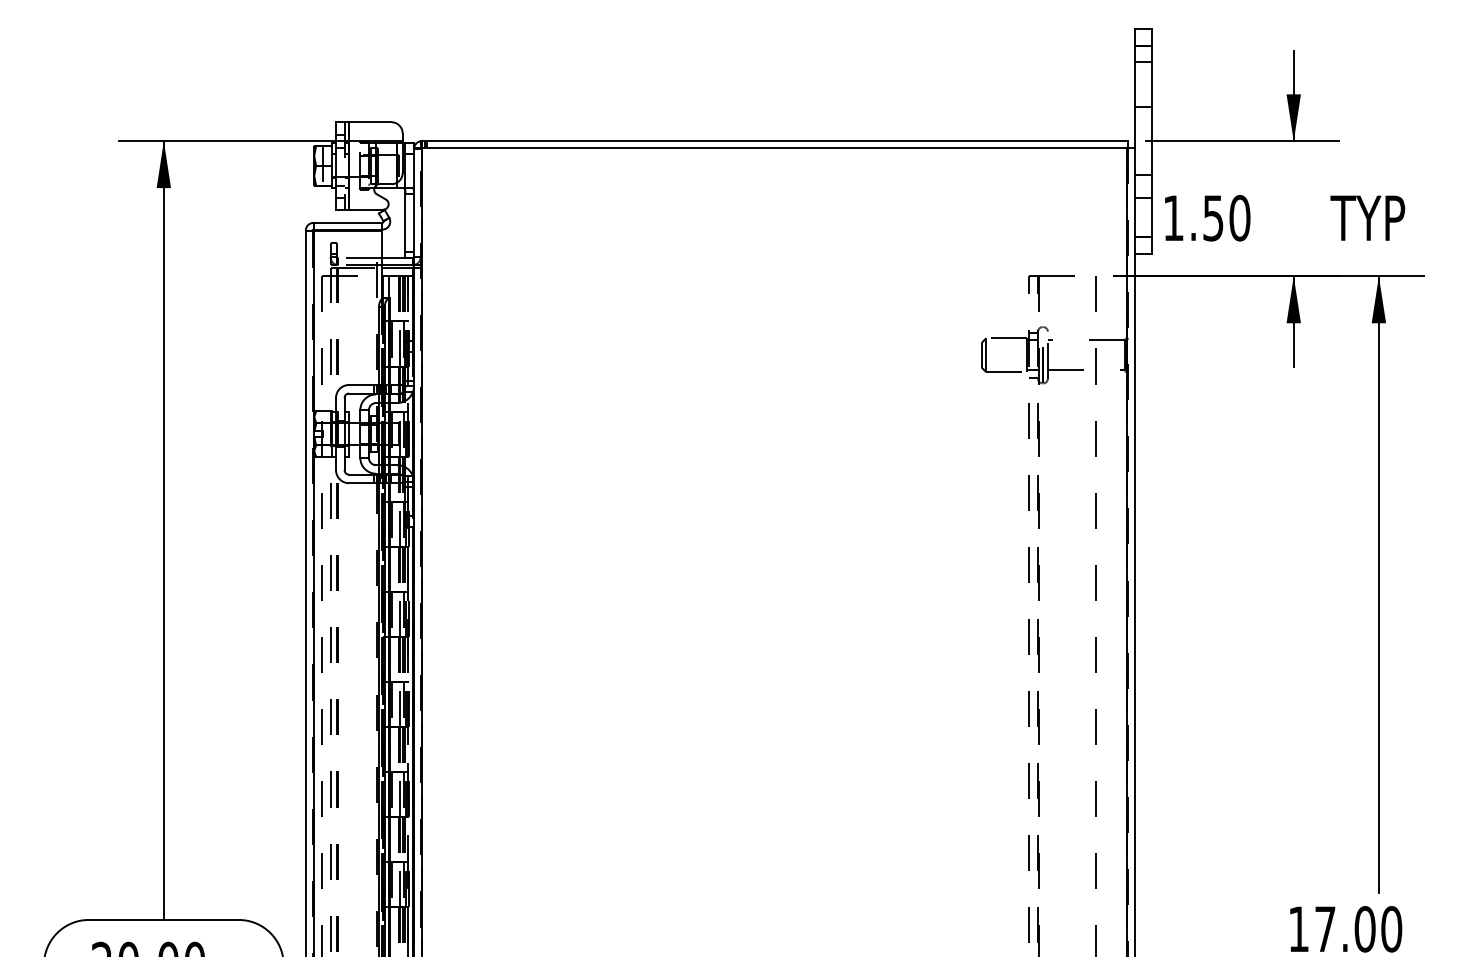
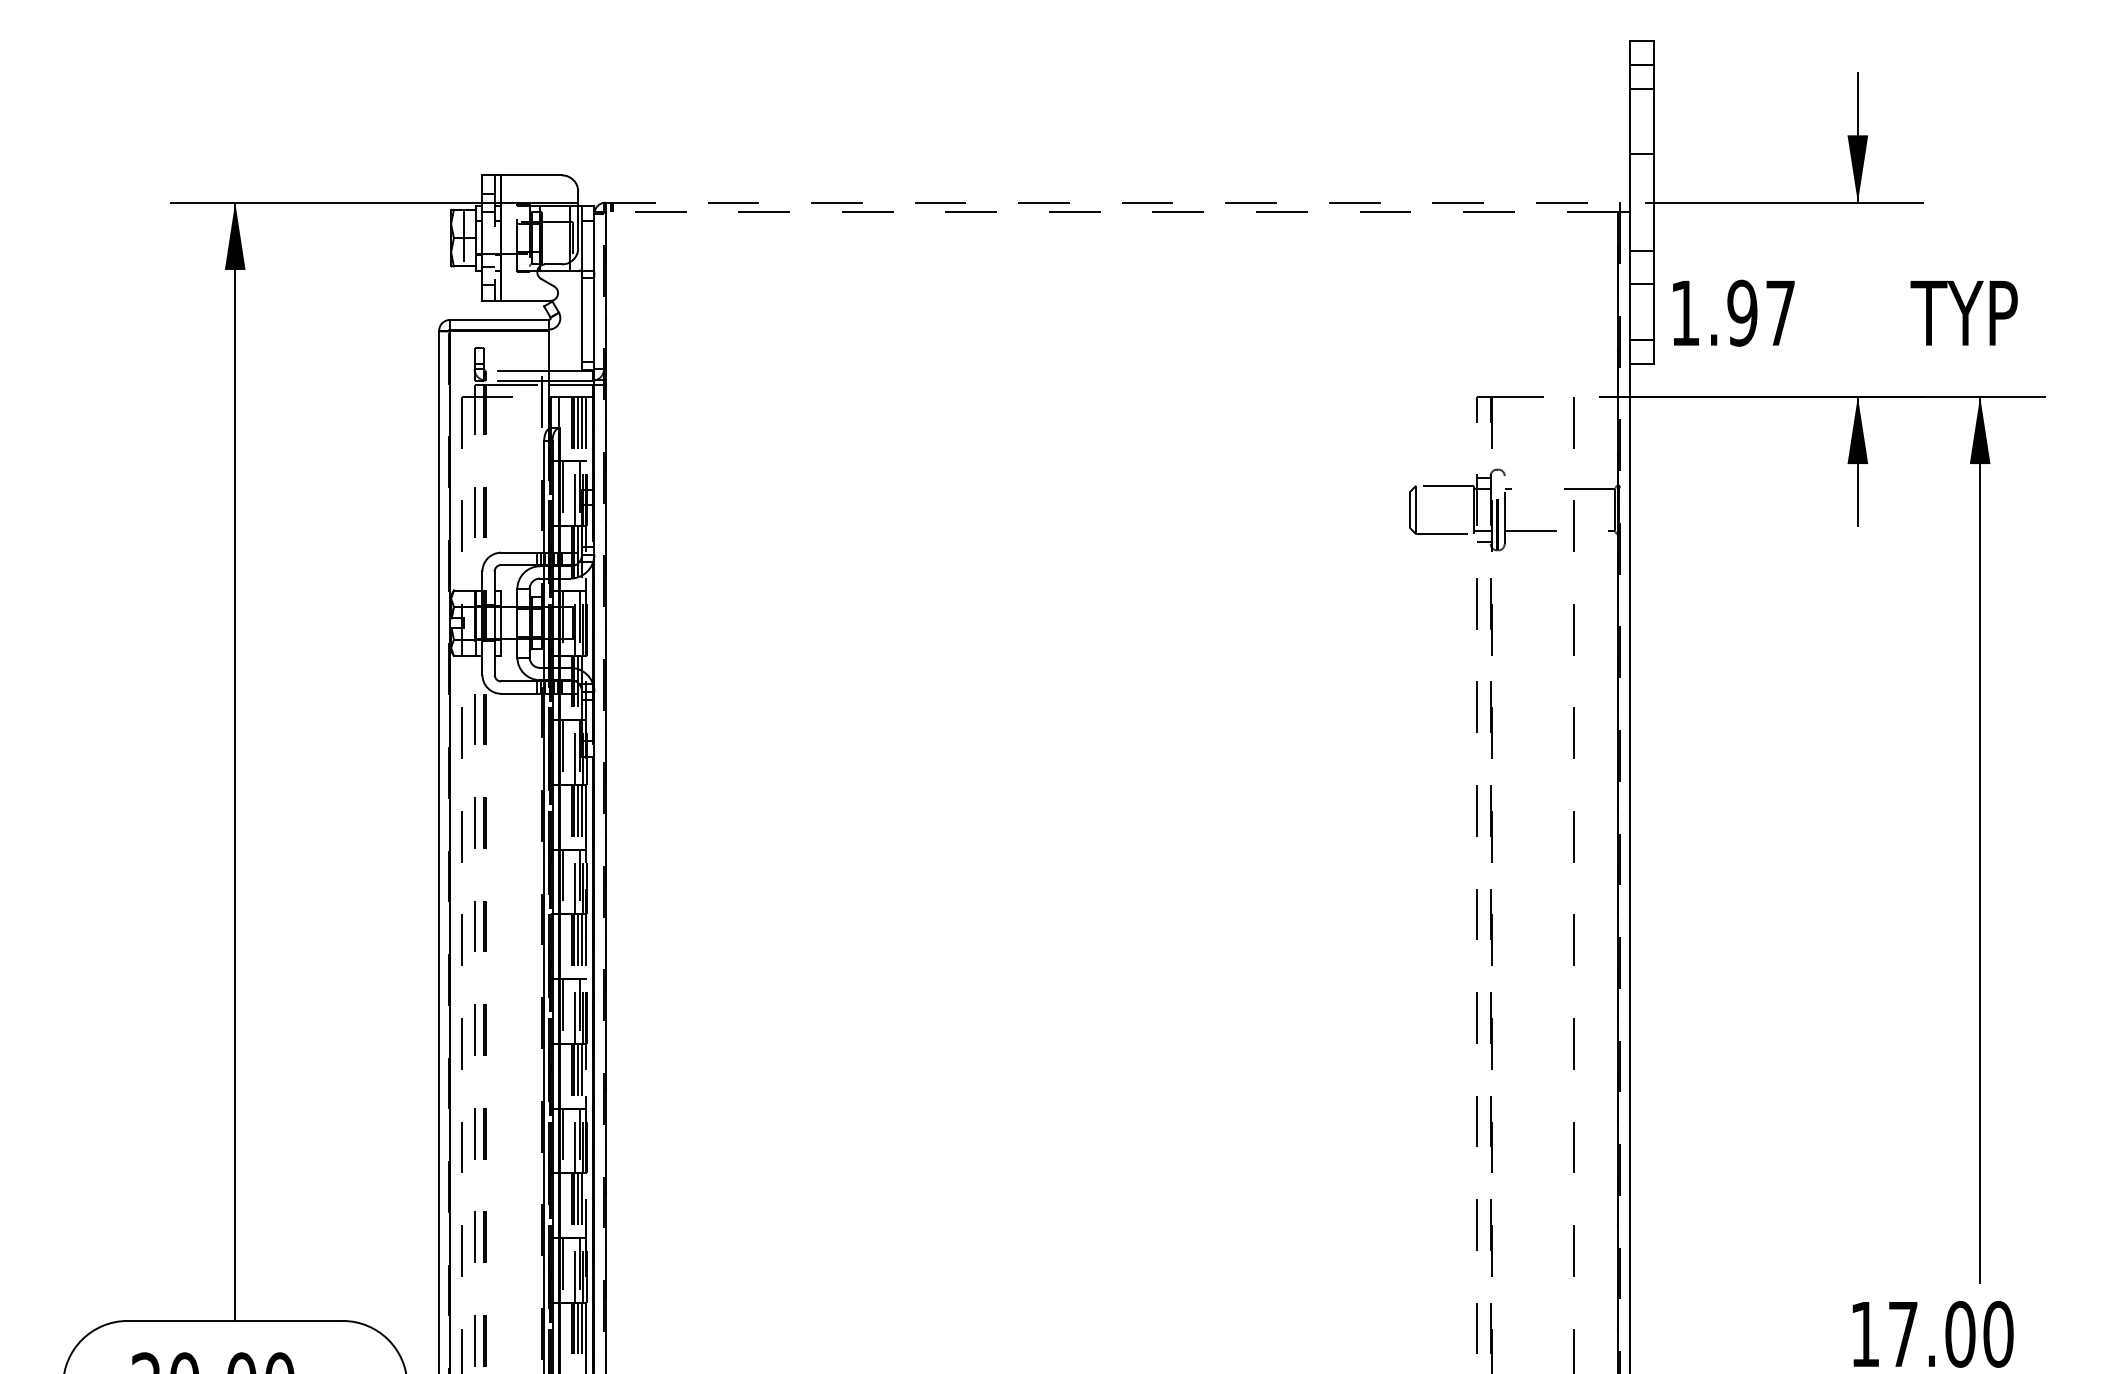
line: (774, 141) -> (1112, 203), solid -> dashed
line: (774, 147) -> (1112, 211), solid -> dashed
text: (1226, 218) -> (1761, 313), 1.50 -> 1.97

